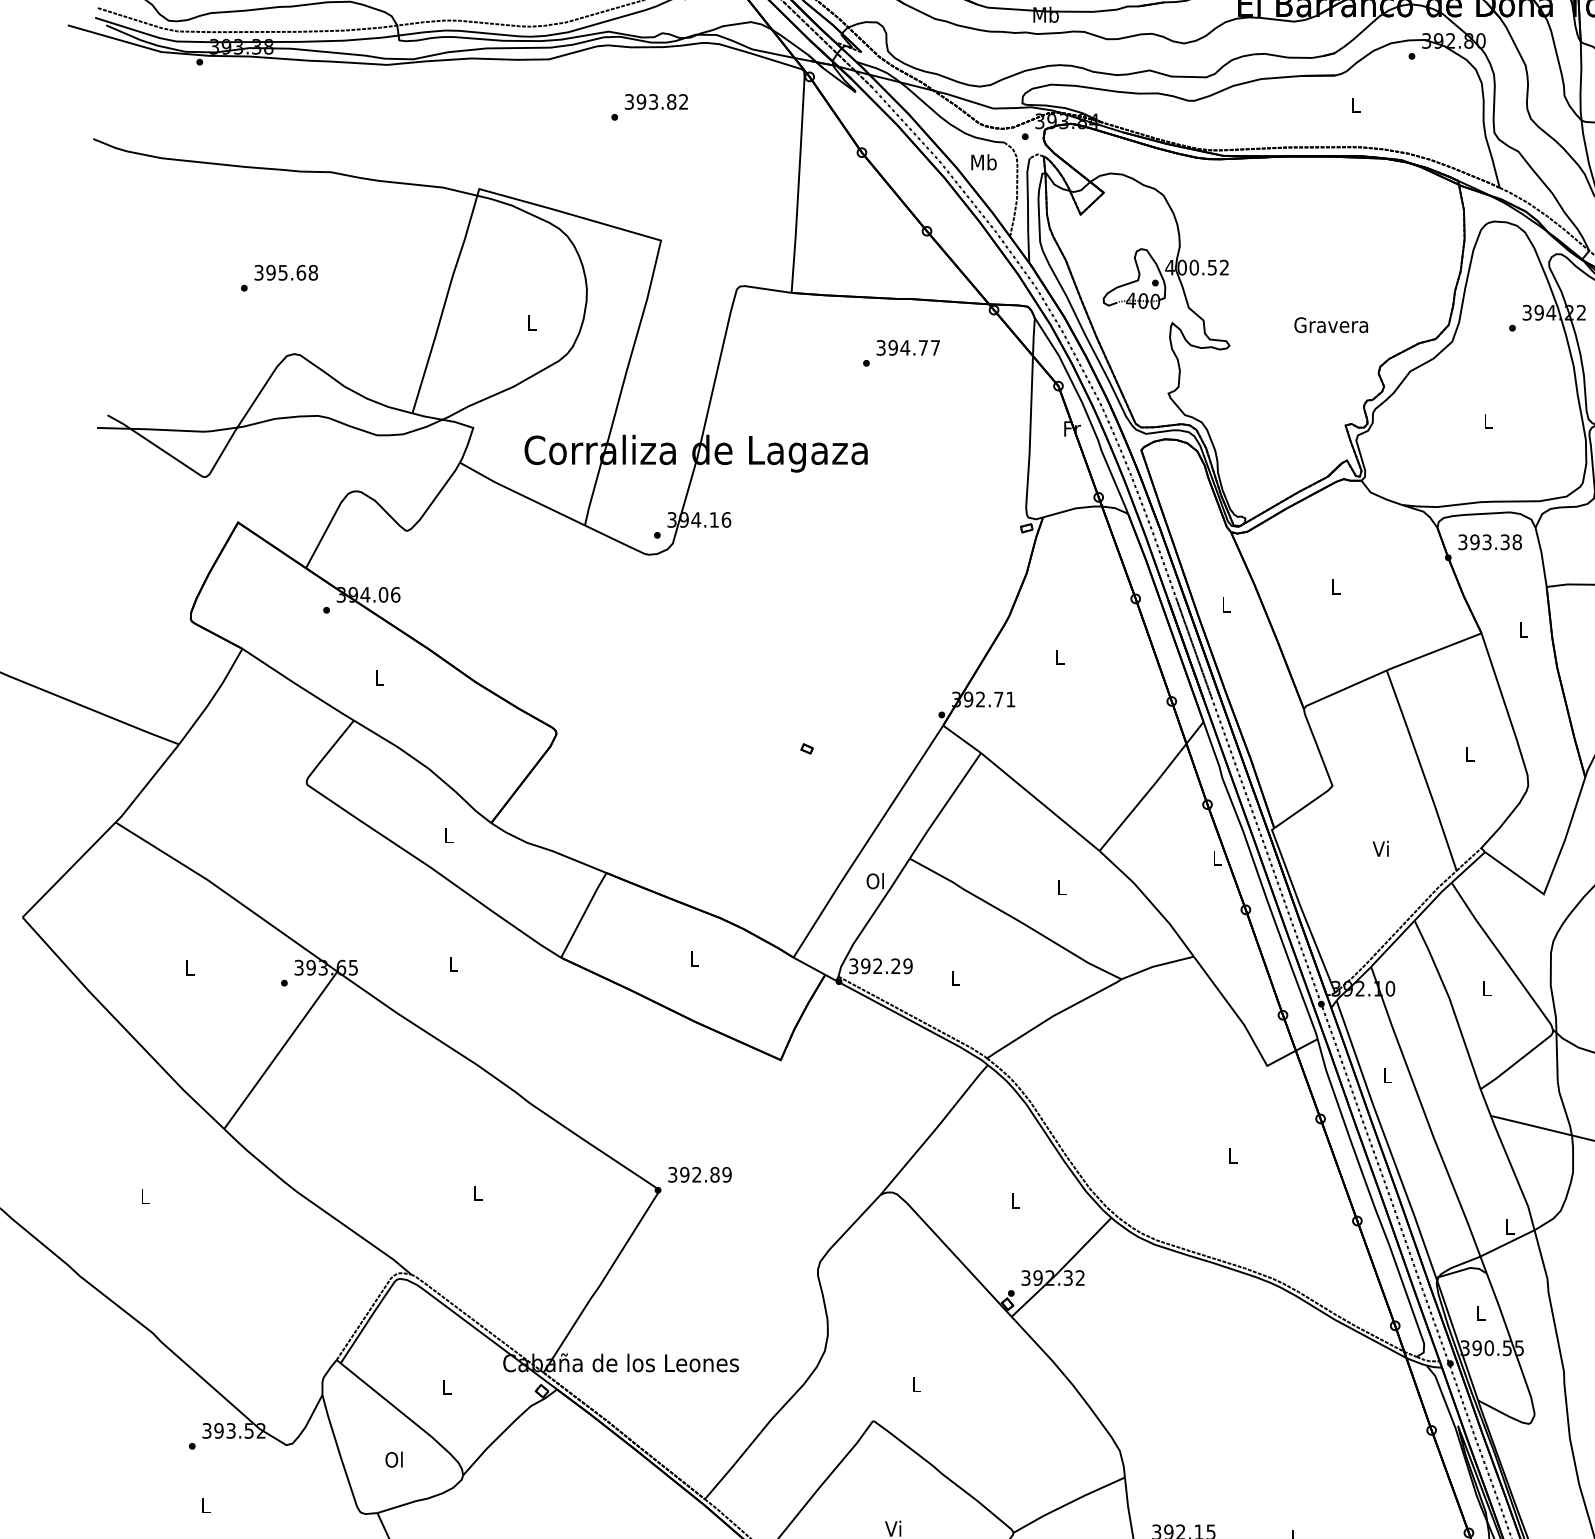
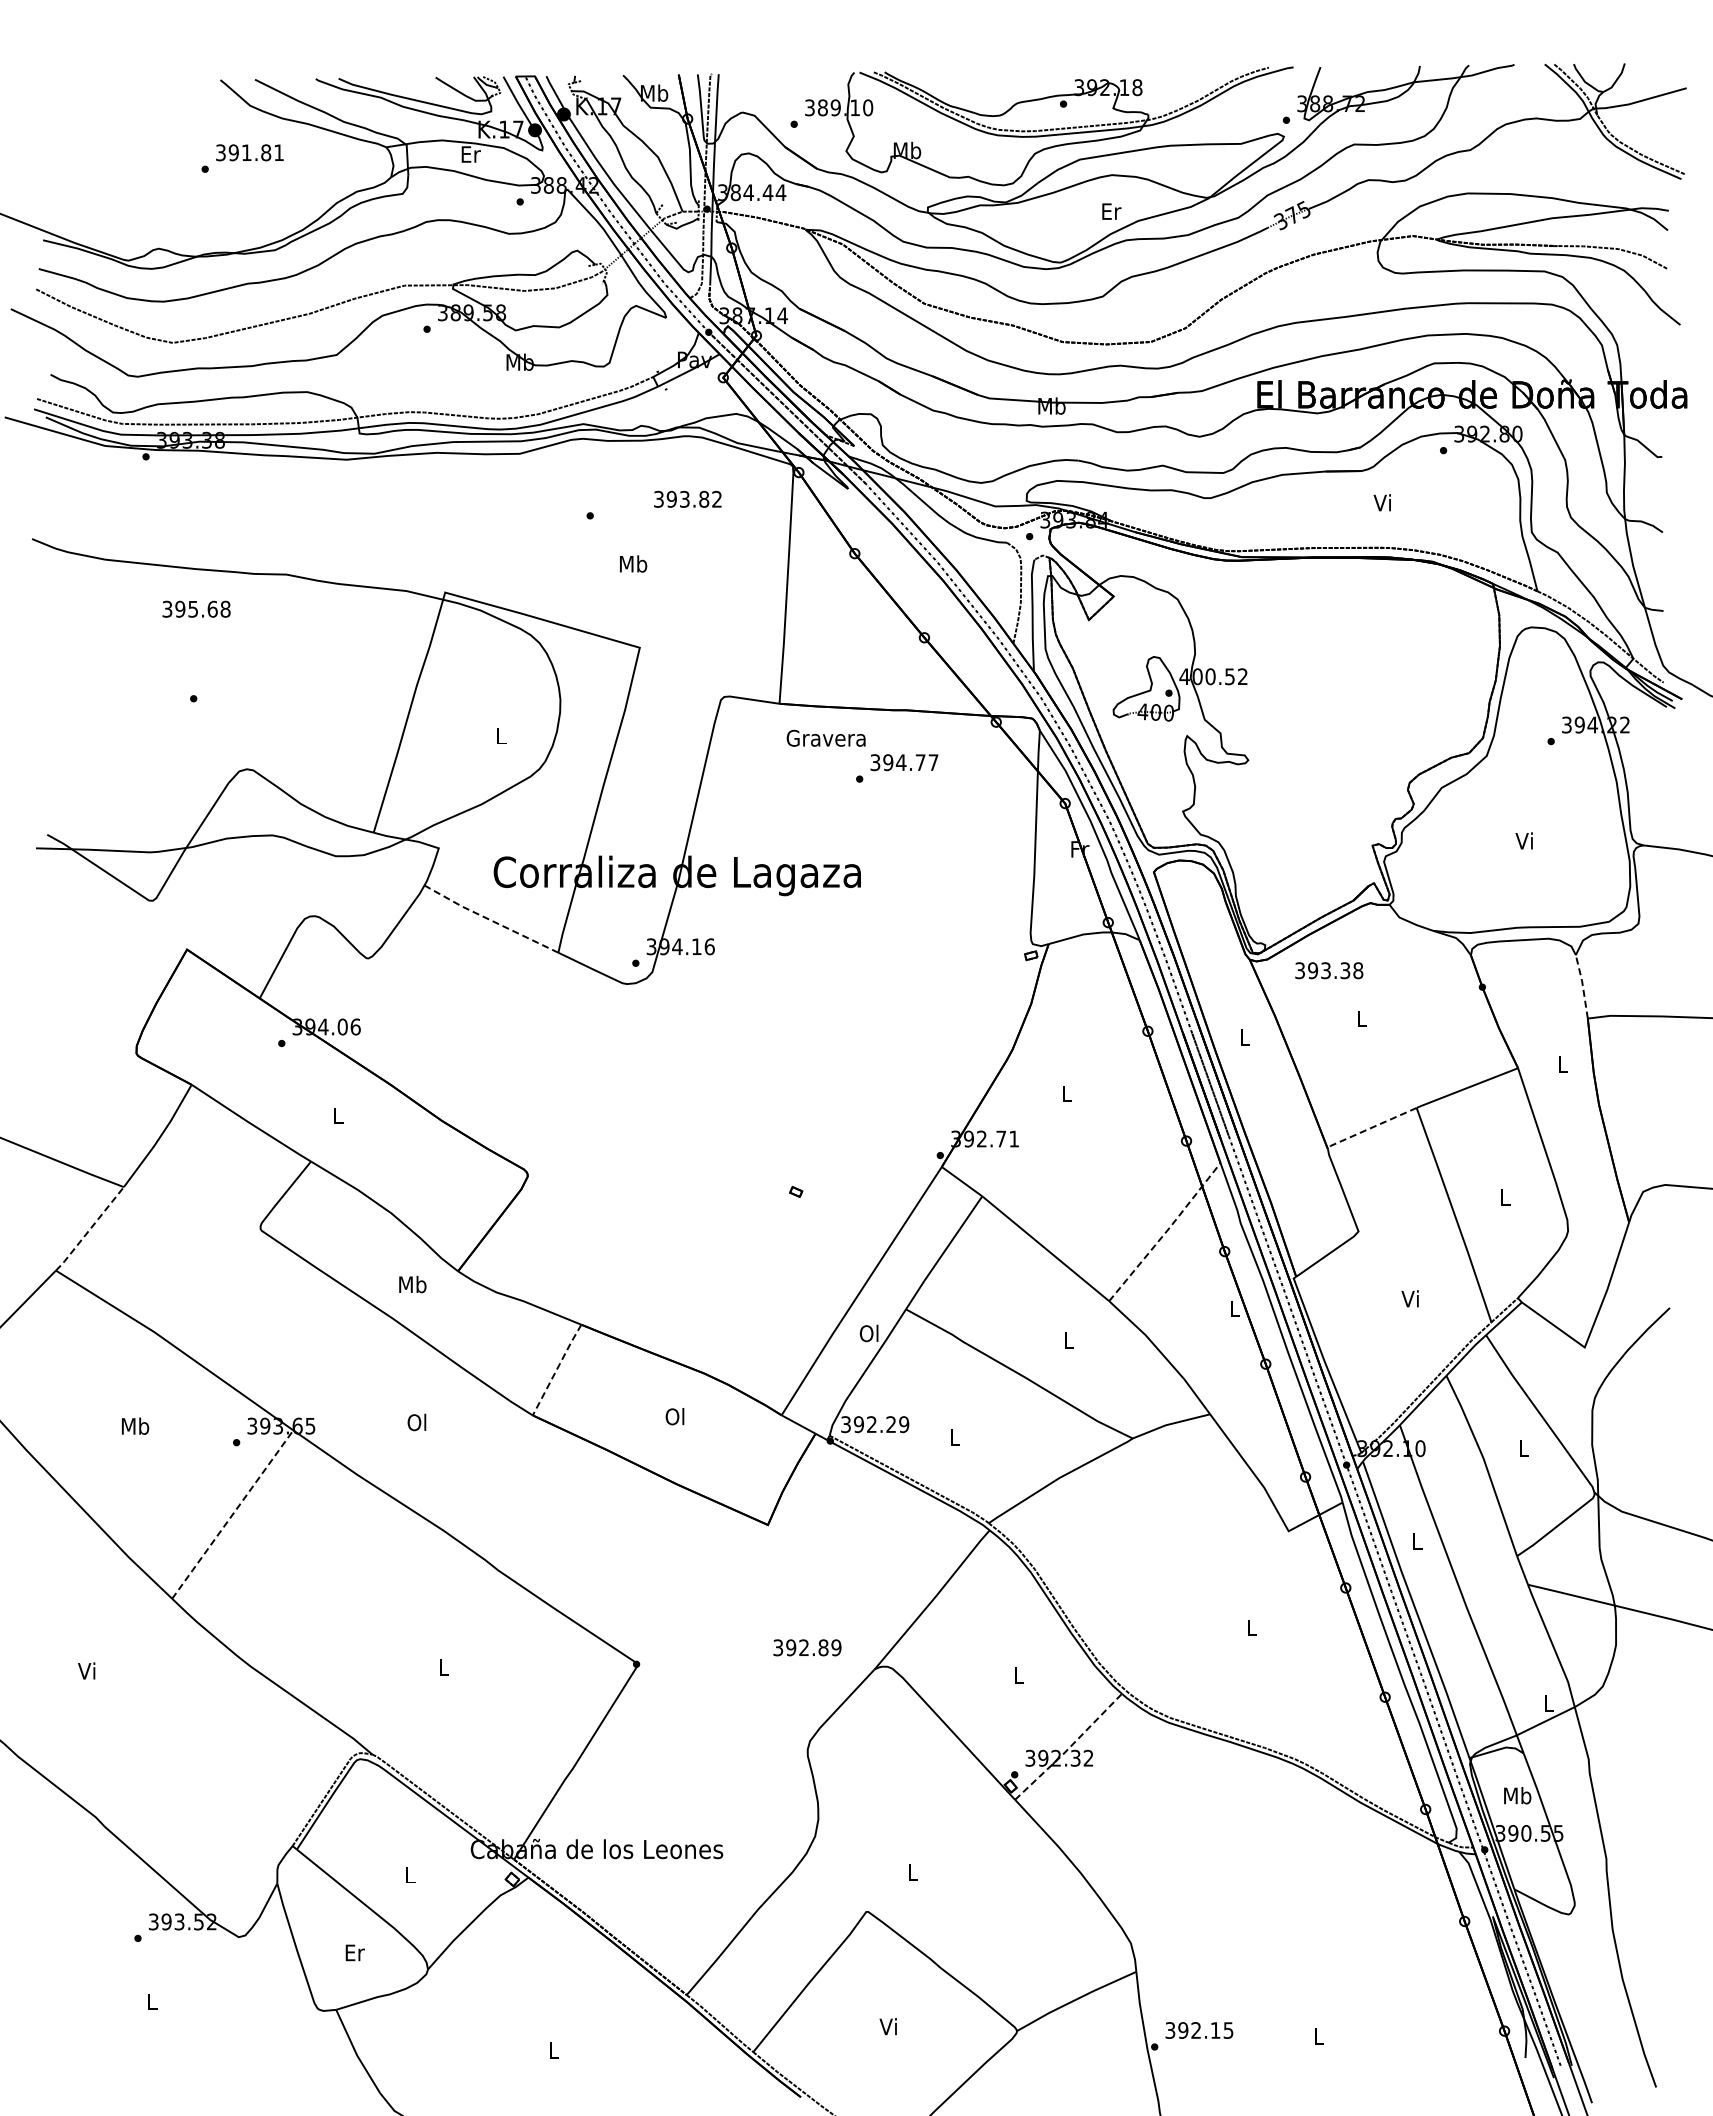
text: (656, 101) -> (687, 498), moved
text: (1353, 104) -> (1381, 502), L -> Vi
text: (984, 161) -> (633, 563), moved
text: (286, 272) -> (196, 608), moved
text: (1330, 324) -> (825, 737), moved
text: (1486, 420) -> (1523, 840), L -> Vi
line: (520, 494) -> (489, 919), solid -> dashed
text: (1490, 542) -> (1329, 970), moved
line: (1541, 556) -> (1582, 985), solid -> dashed
line: (1343, 689) -> (1370, 1128), solid -> dashed
line: (146, 784) -> (89, 1229), solid -> dashed
line: (1152, 786) -> (1165, 1232), solid -> dashed
text: (448, 835) -> (412, 1284), L -> Mb
line: (583, 914) -> (556, 1369), solid -> dashed
text: (693, 958) -> (674, 1416), L -> Ol
text: (452, 964) -> (416, 1422), L -> Ol
text: (189, 967) -> (135, 1425), L -> Mb
line: (280, 1050) -> (232, 1514), solid -> dashed
text: (700, 1174) -> (807, 1647), moved
text: (144, 1196) -> (86, 1670), L -> Vi
line: (1062, 1268) -> (1069, 1748), solid -> dashed
text: (1481, 1312) -> (1517, 1795), L -> Mb
text: (394, 1459) -> (354, 1952), Ol -> Er

